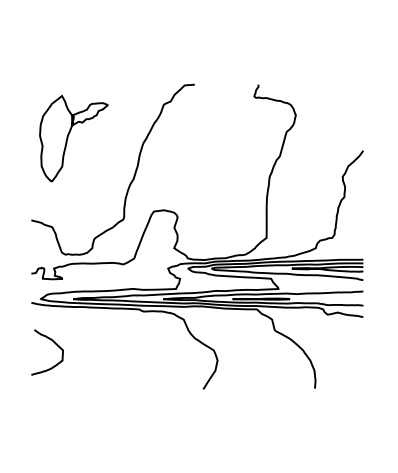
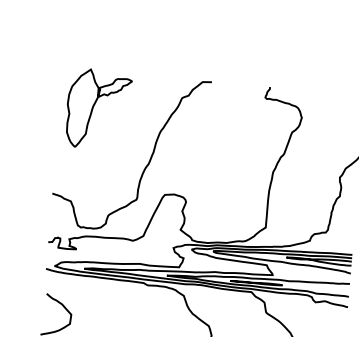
part: (73, 138) -> (98, 109), moved

